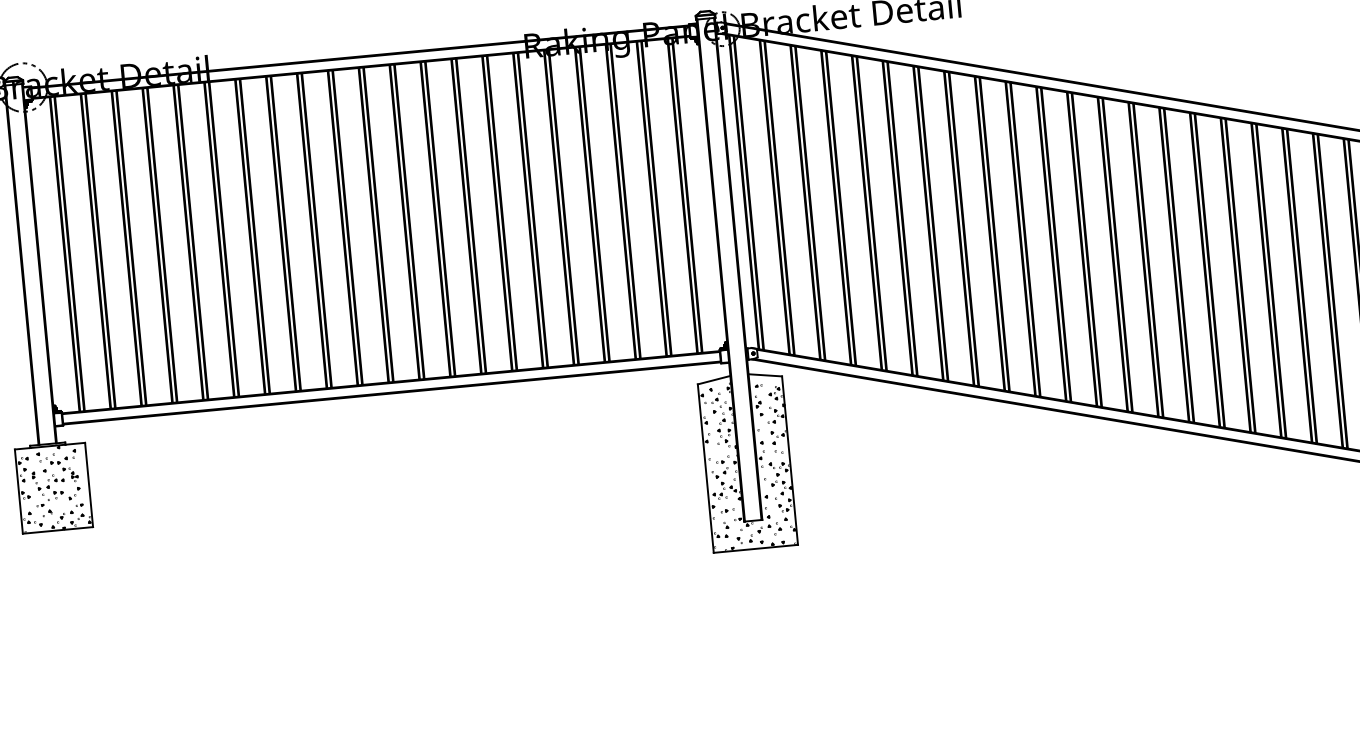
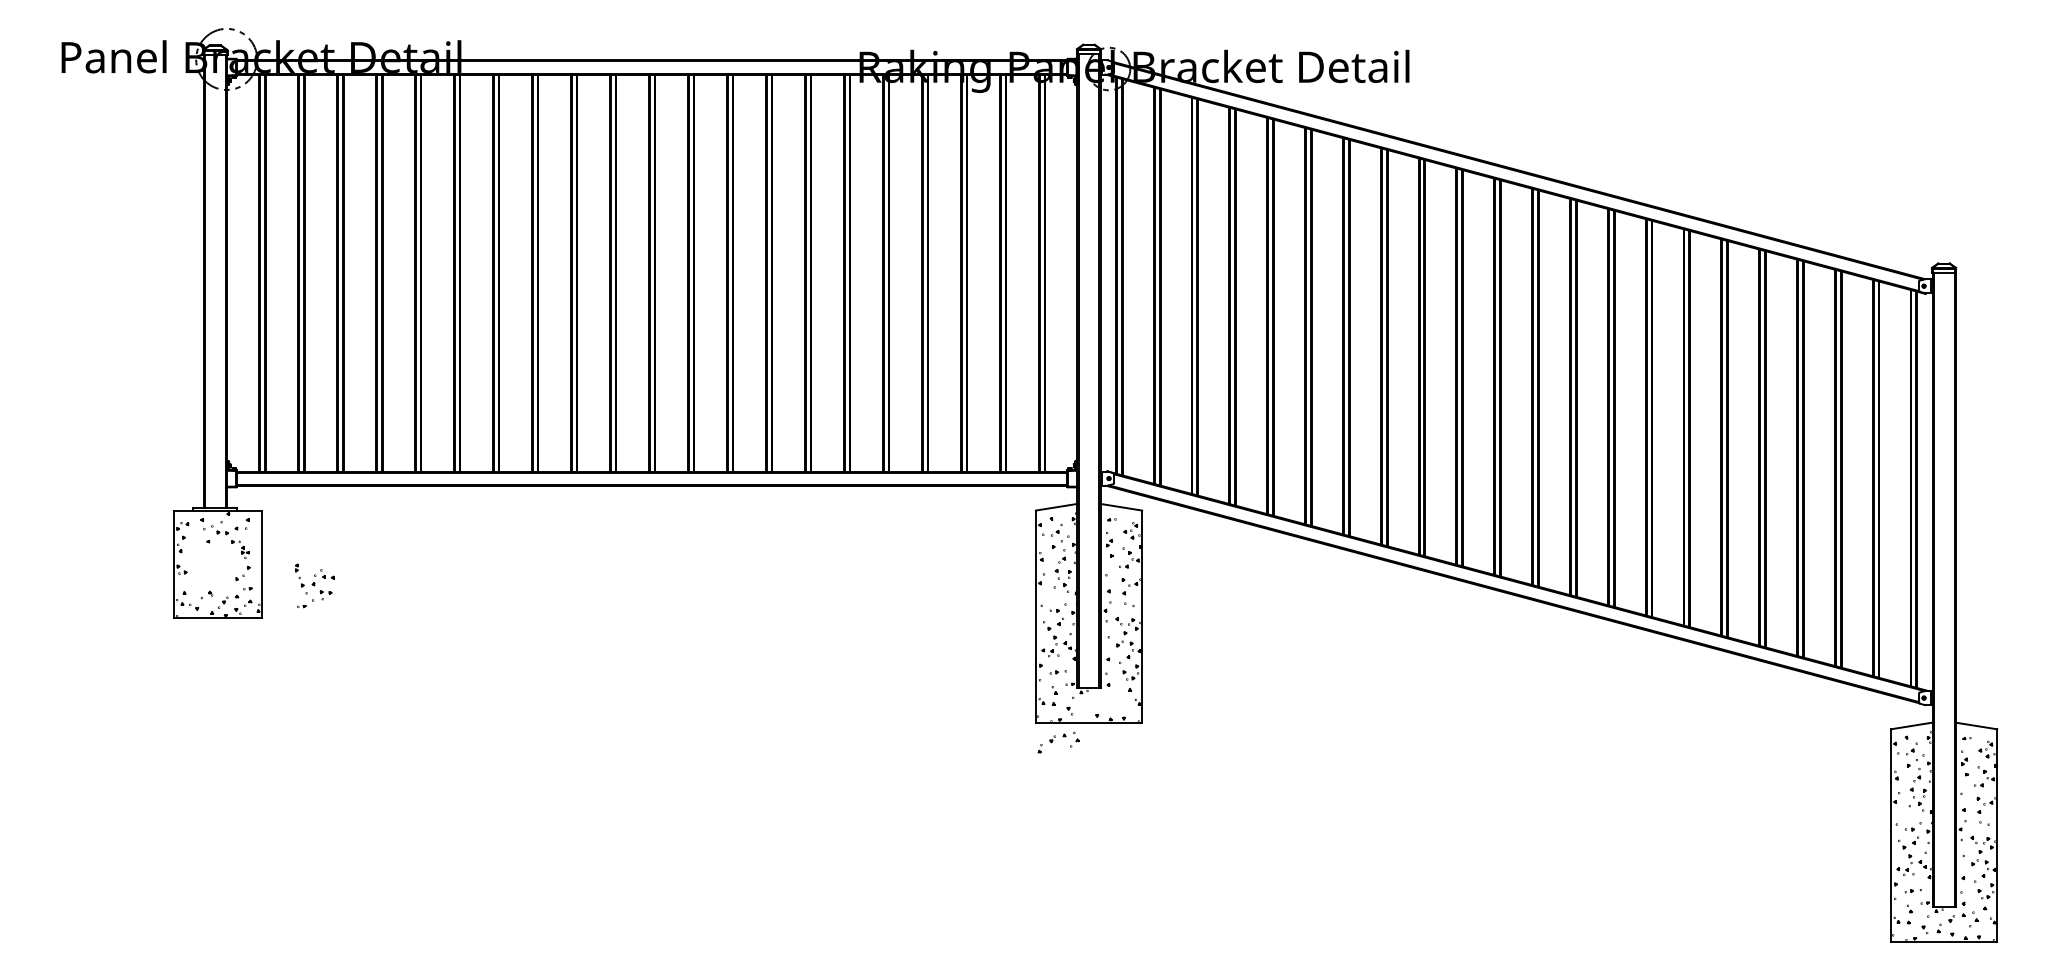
part: (48, 488) -> (314, 585), moved
part: (765, 532) -> (1058, 742), moved

